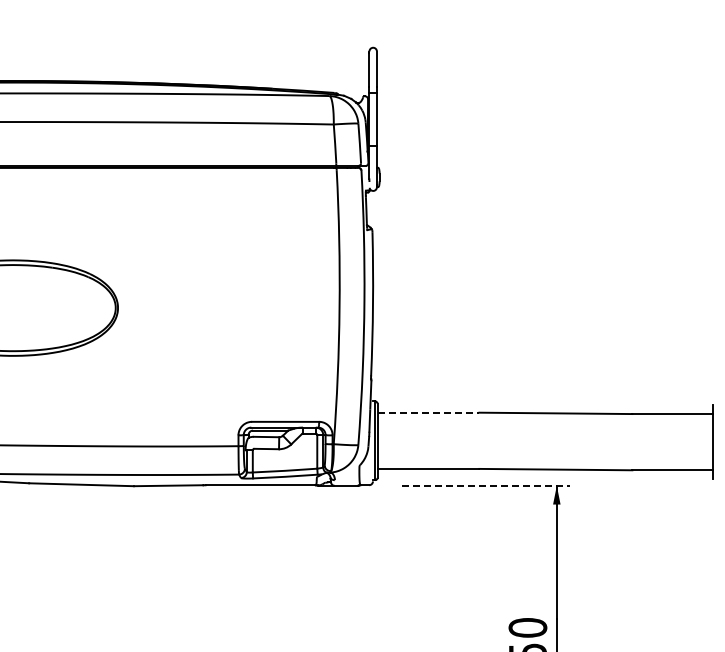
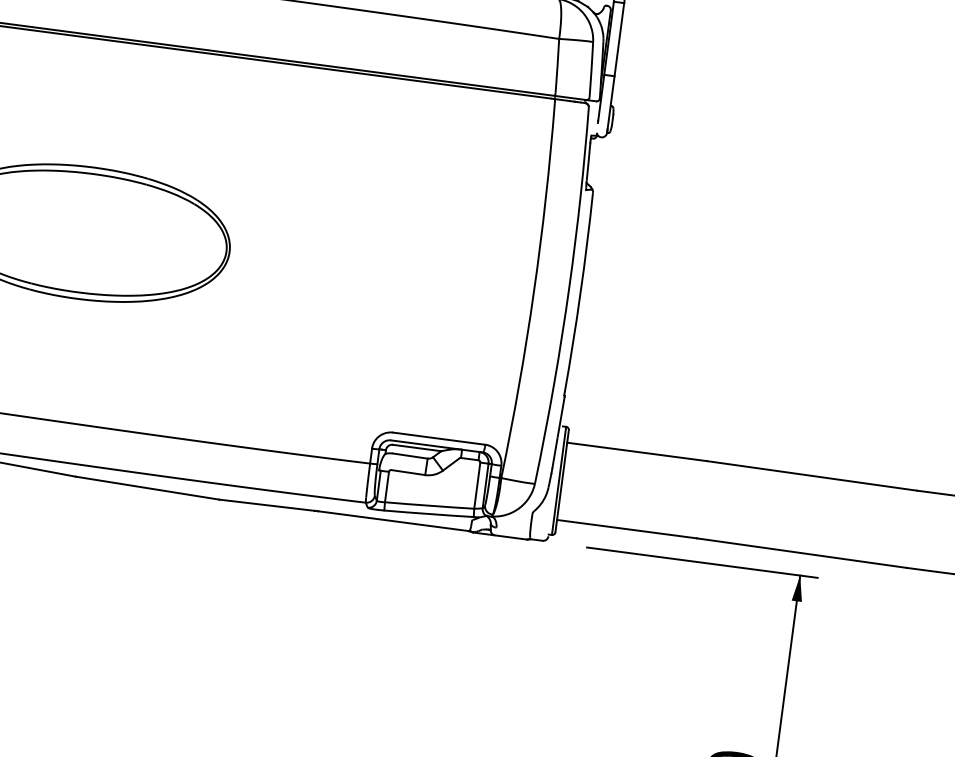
line: (428, 412) -> (637, 451), dashed -> solid
line: (485, 485) -> (702, 562), dashed -> solid

